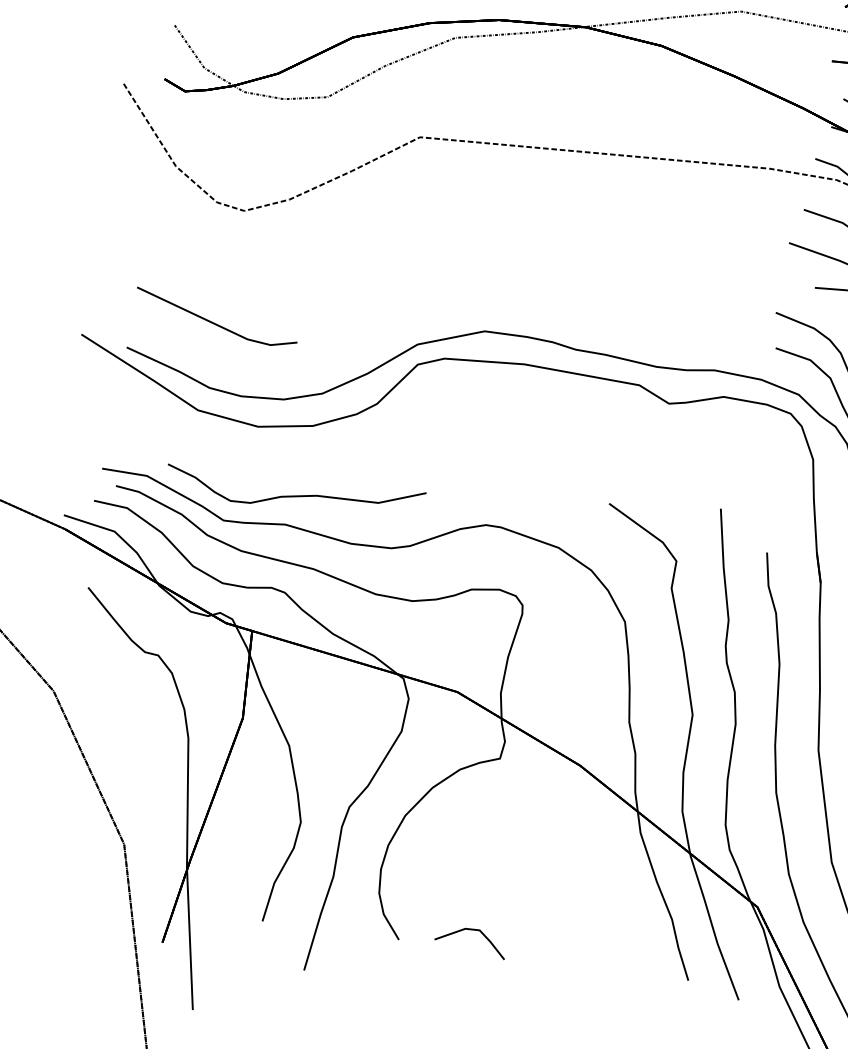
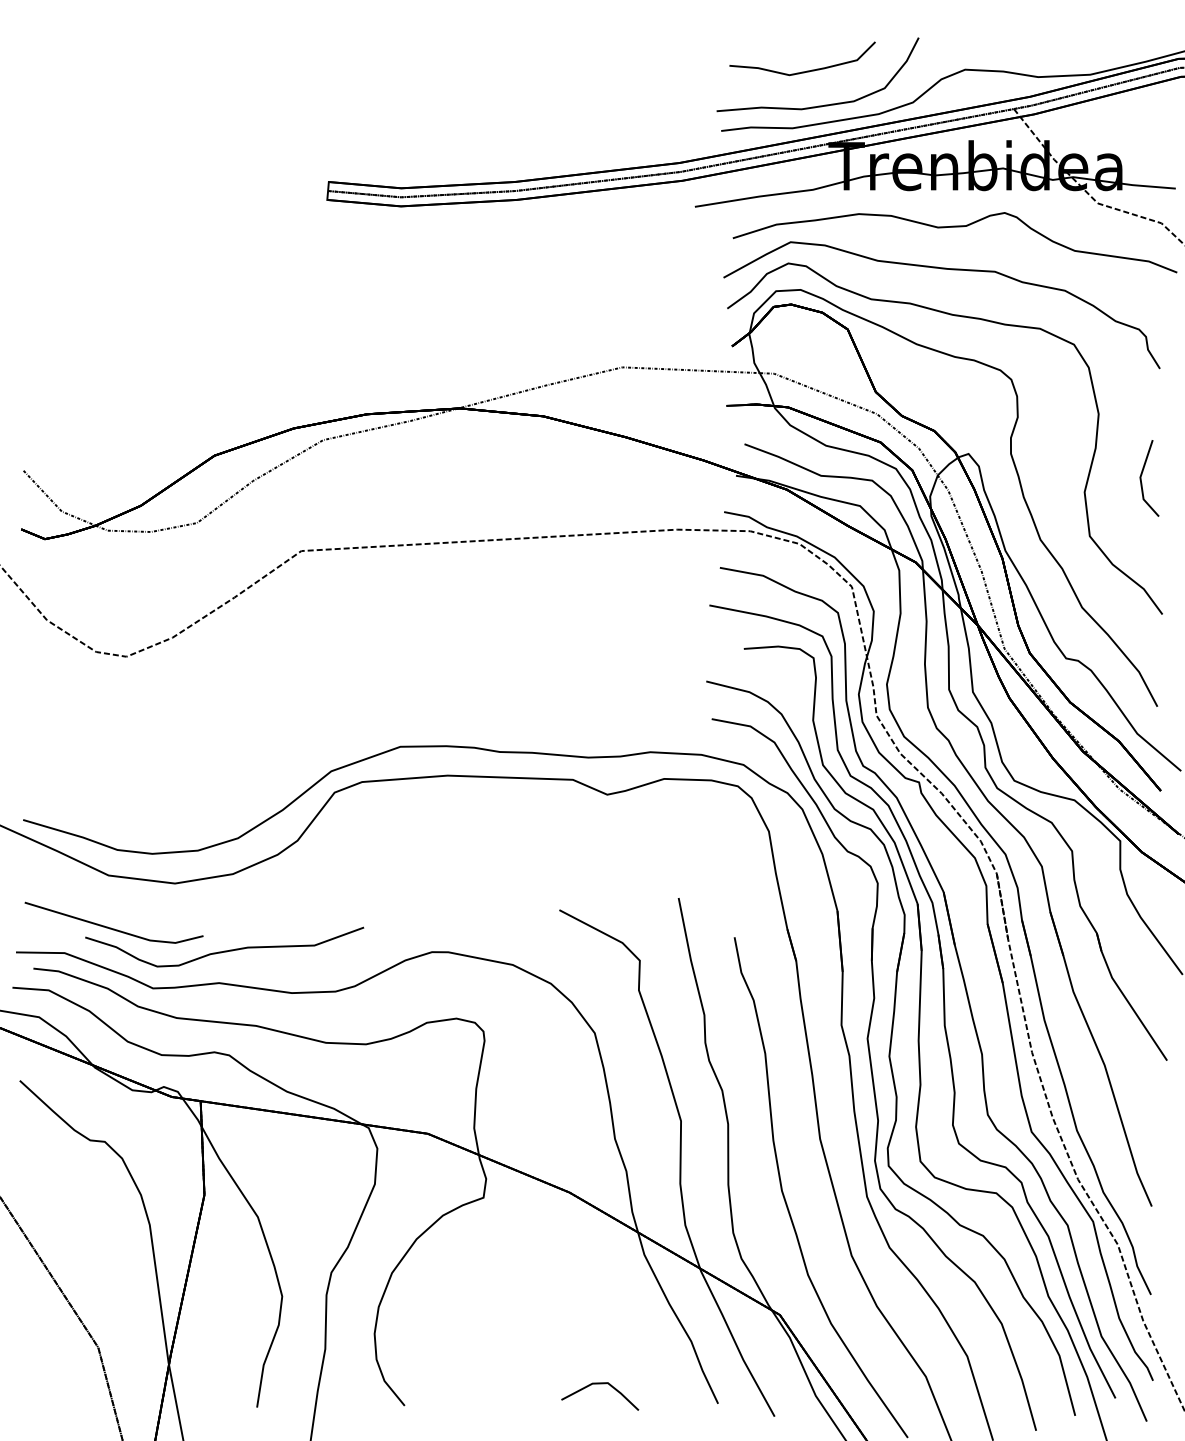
line: (213, 322) -> (111, 927), moved
line: (472, 930) -> (600, 1384), moved

